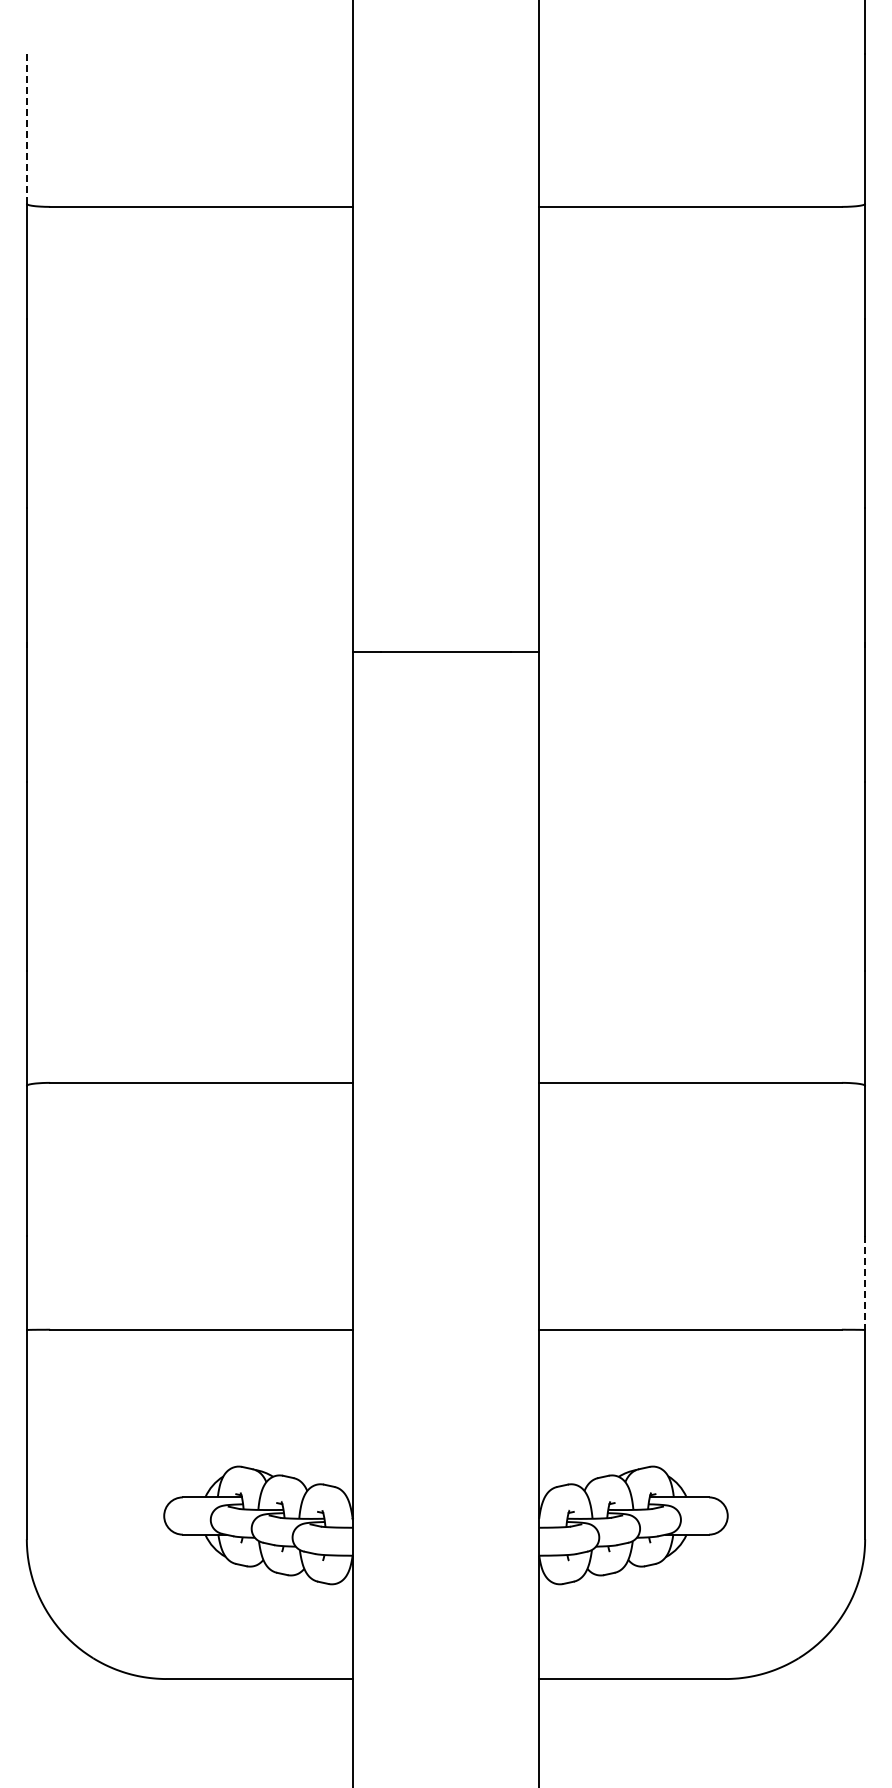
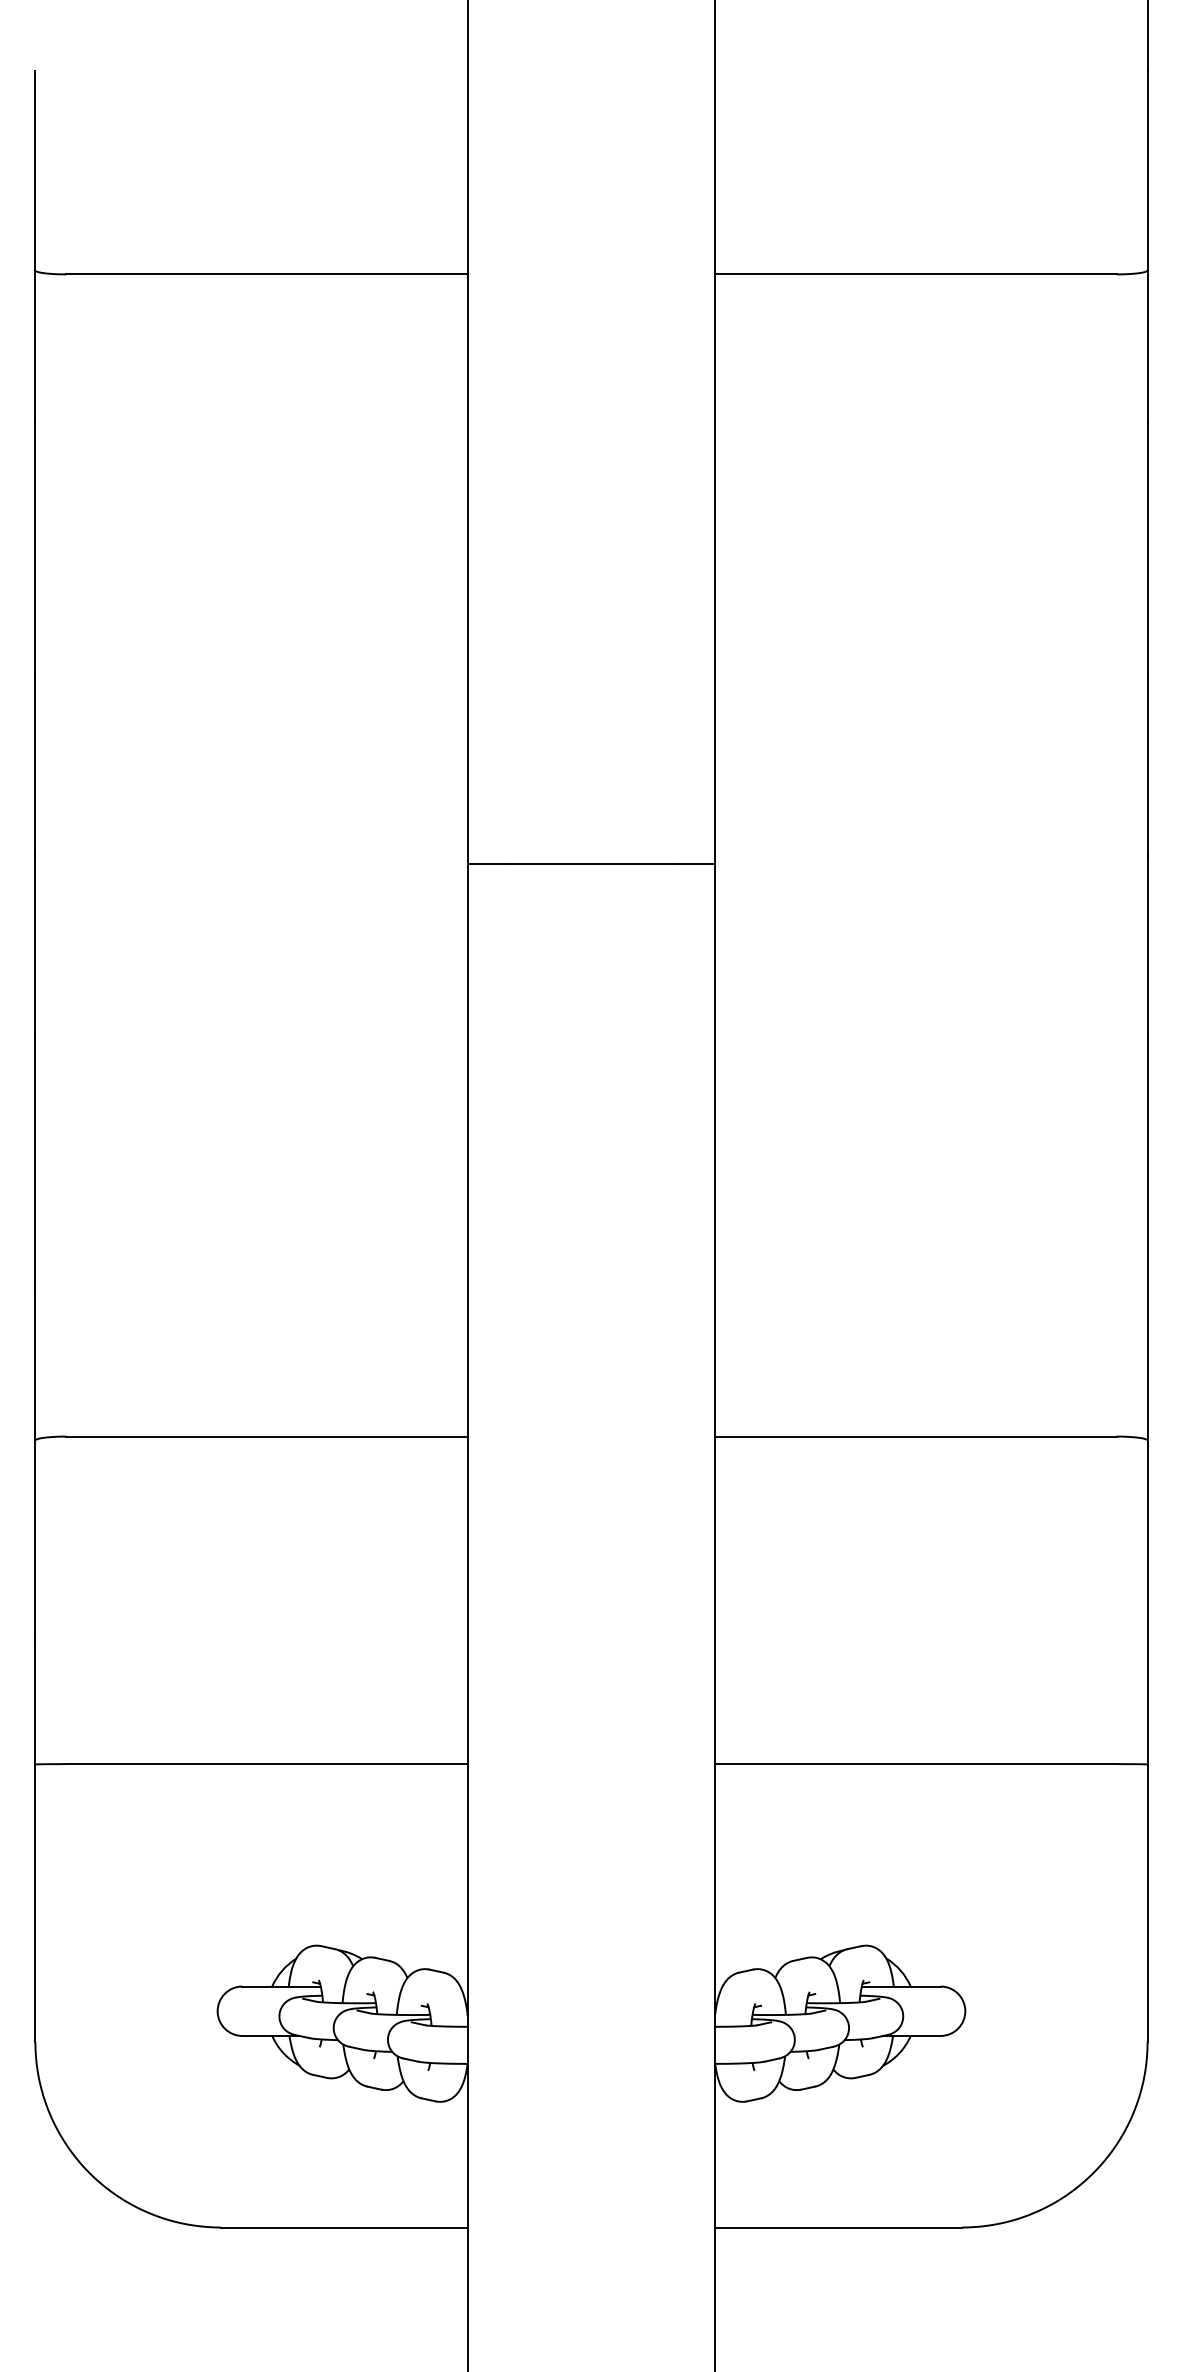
line: (26, 128) -> (34, 170), dashed -> solid
line: (865, 1283) -> (1148, 1702), dashed -> solid

